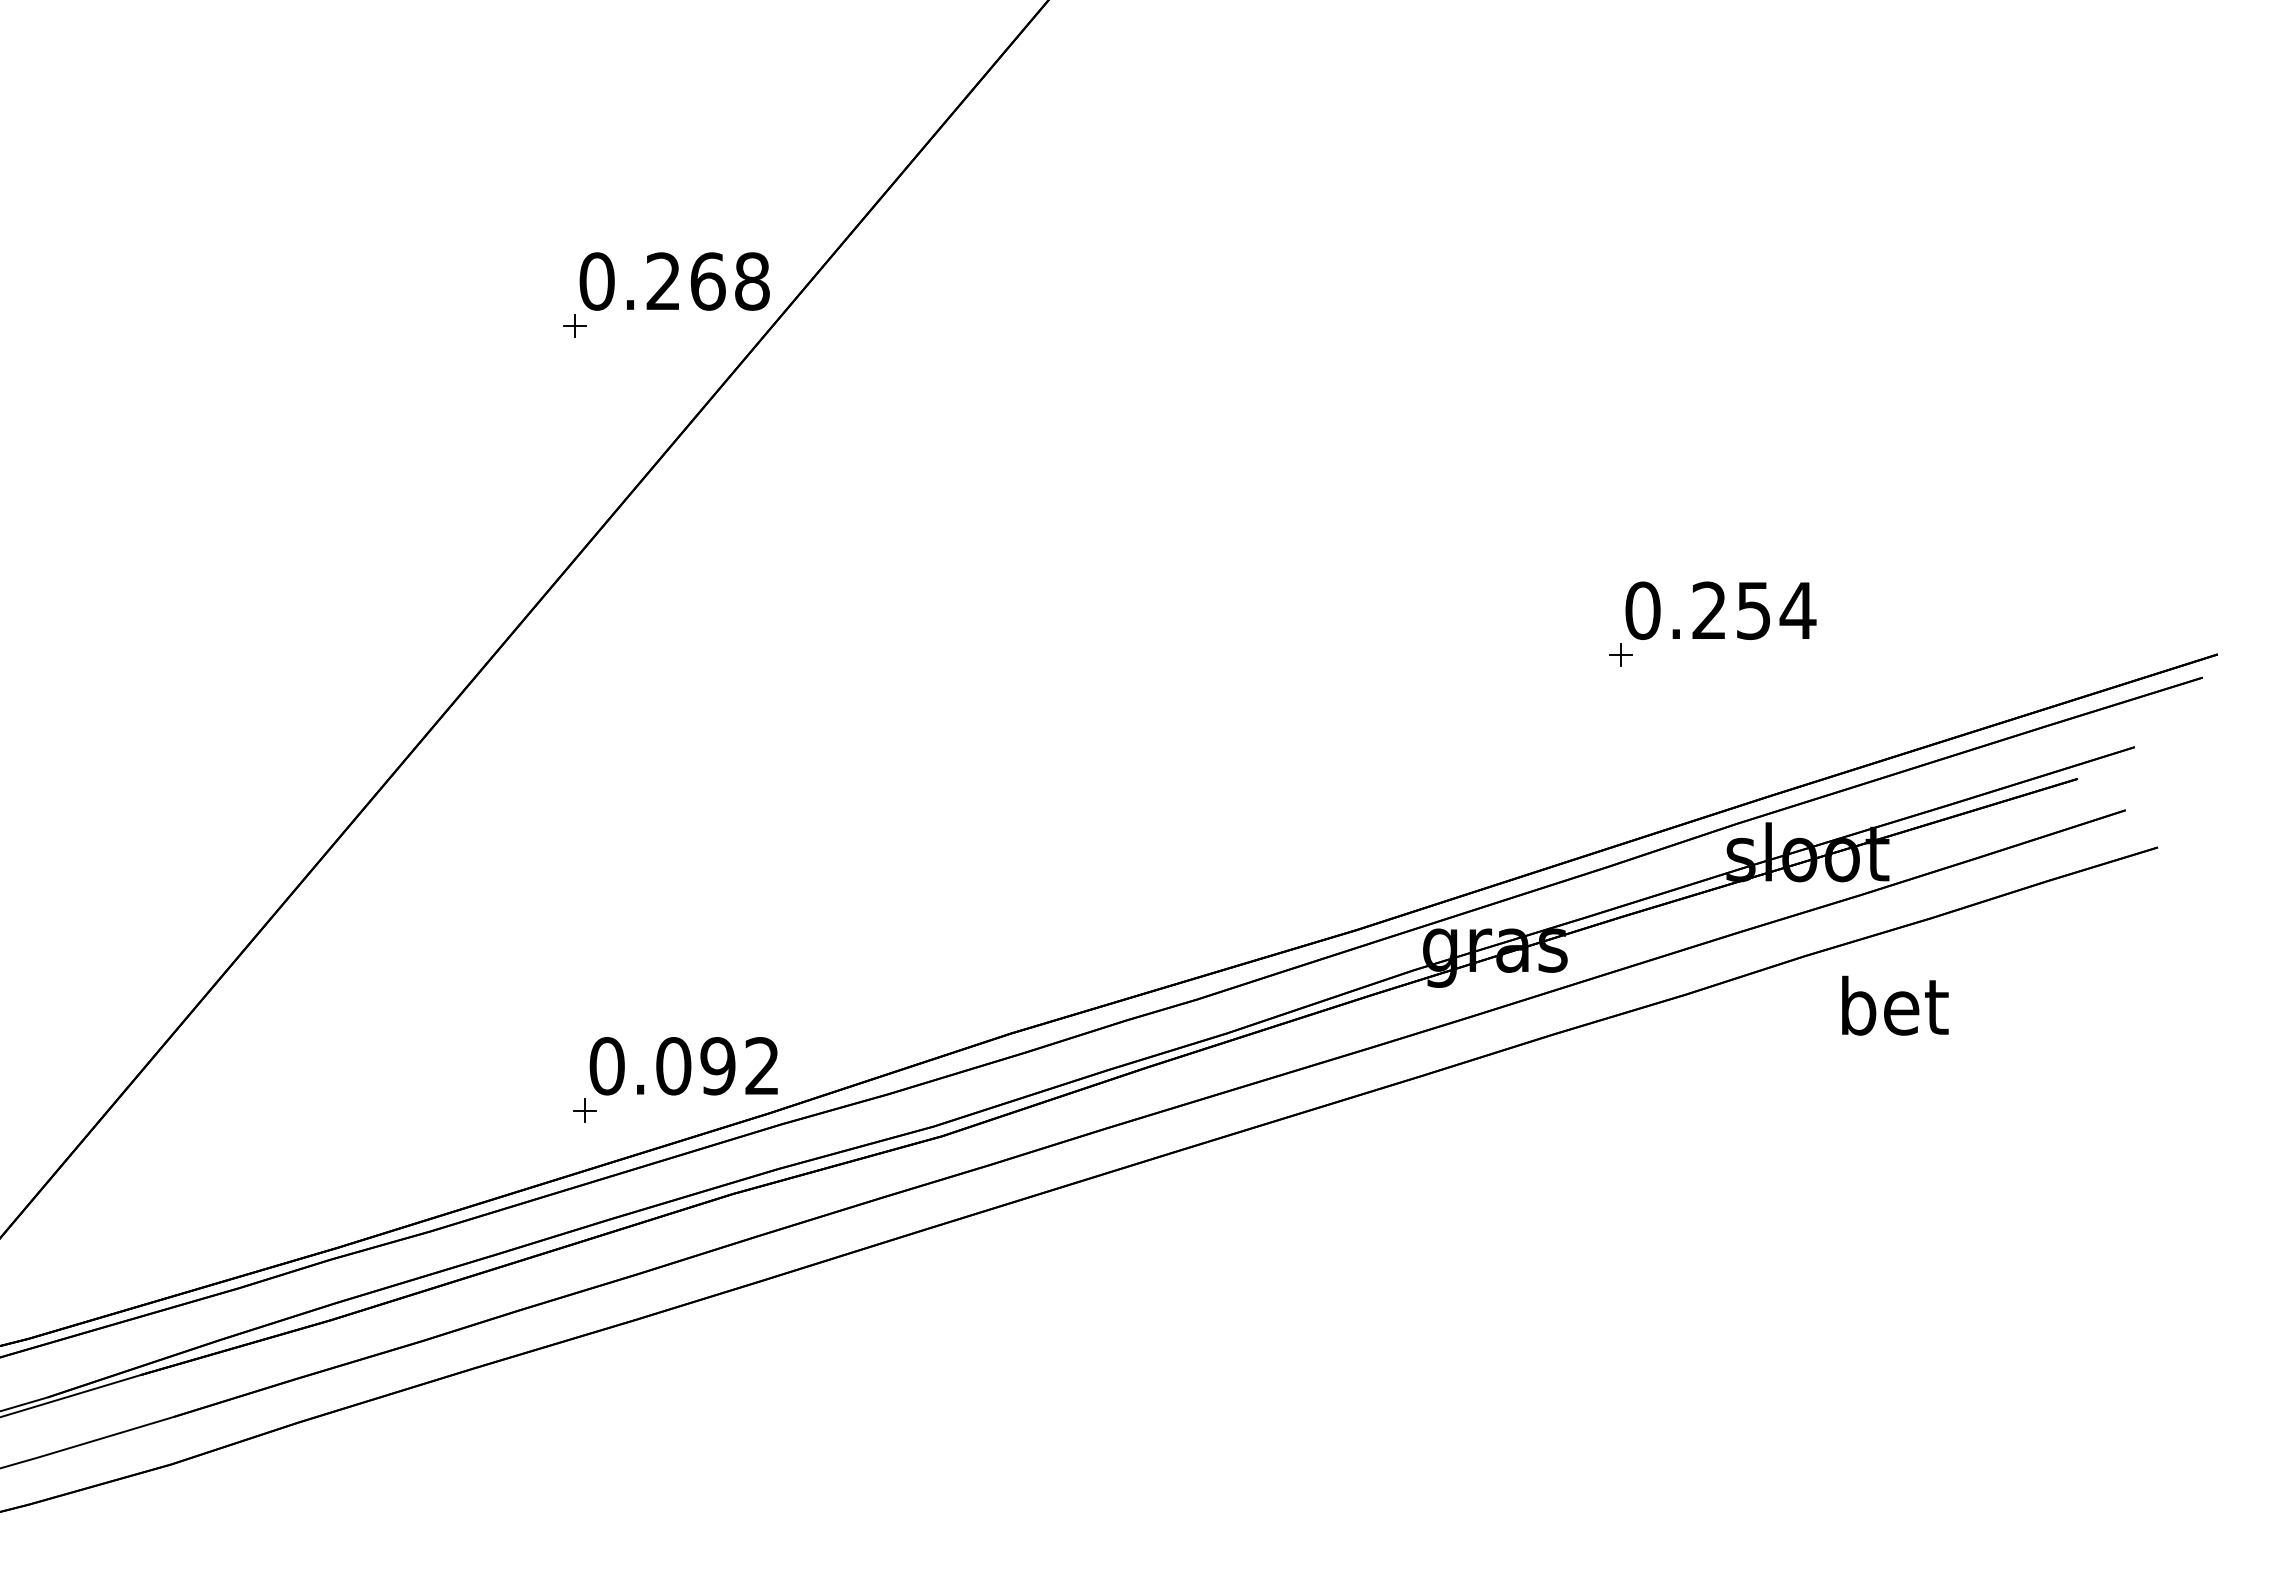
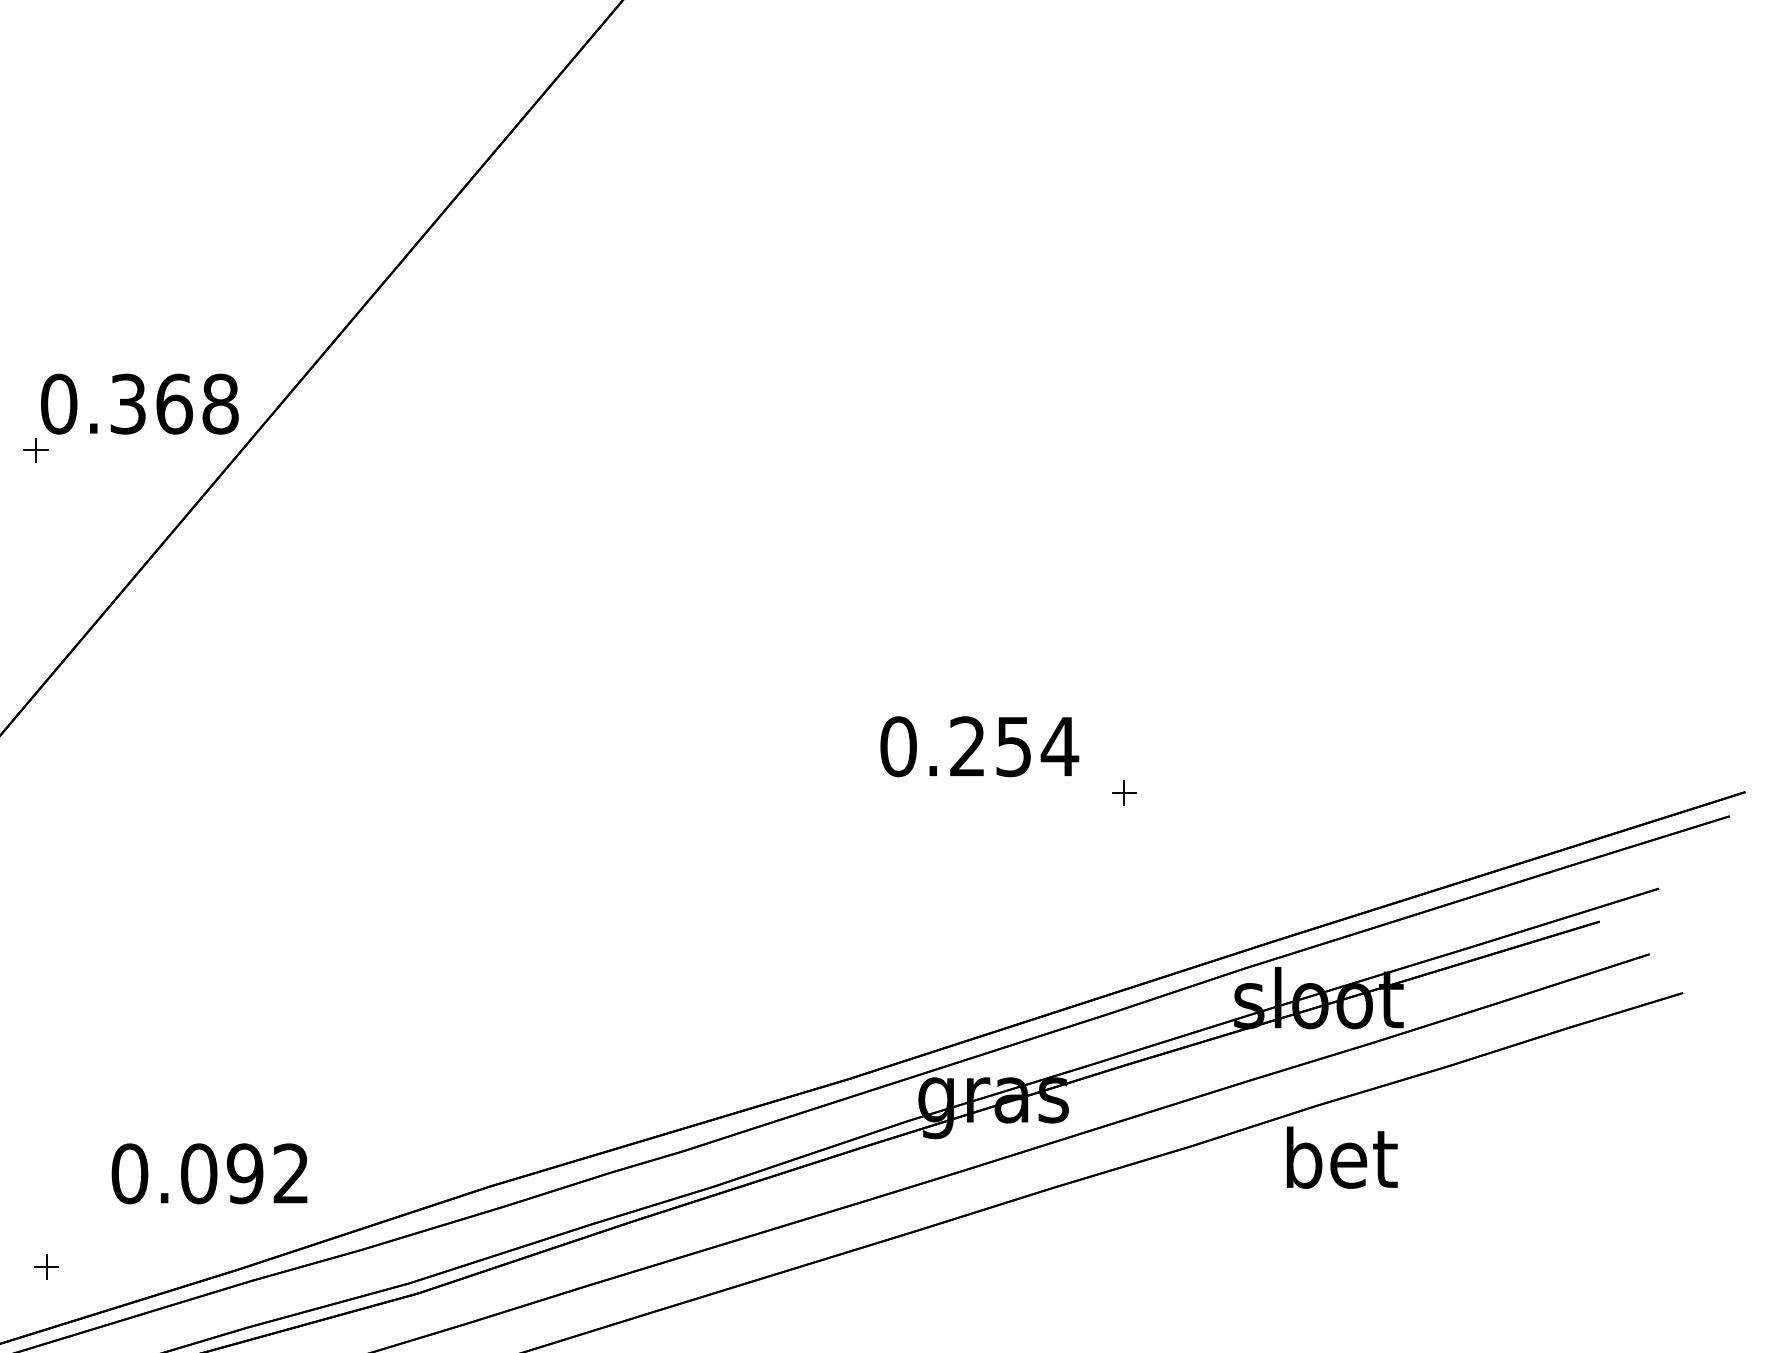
text: (663, 281) -> (128, 404), 0.268 -> 0.368
text: (1720, 610) -> (979, 746), moved
text: (1895, 1005) -> (1342, 1157), moved
text: (683, 1066) -> (209, 1174), moved

